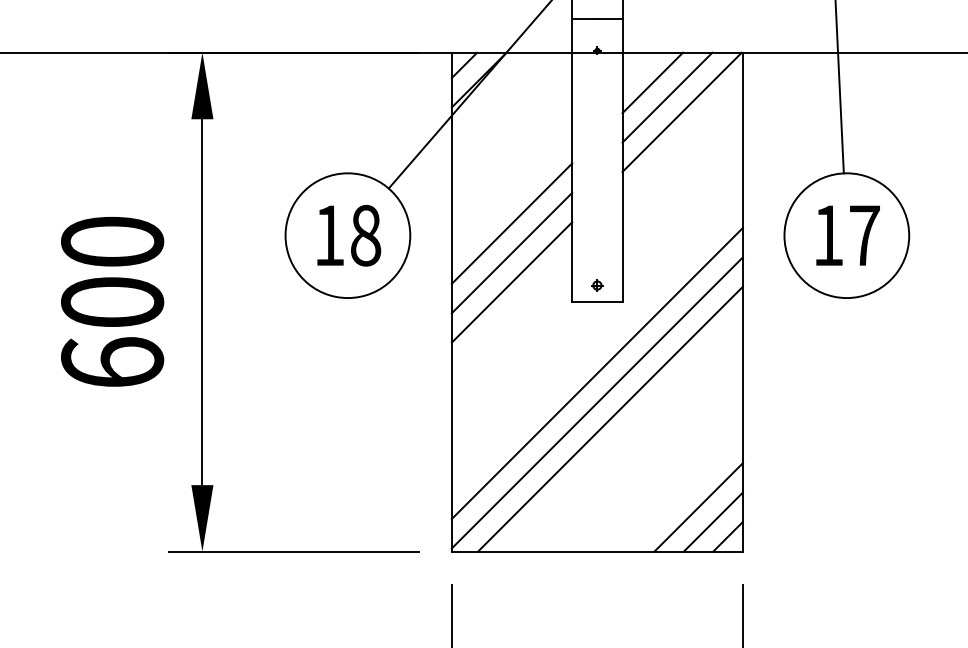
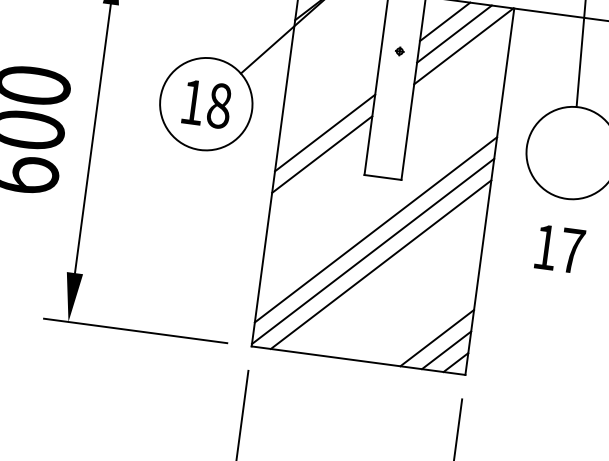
line: (511, 223) -> (327, 111), removed
text: (847, 235) -> (559, 249), moved
part: (597, 285) -> (399, 51), moved

